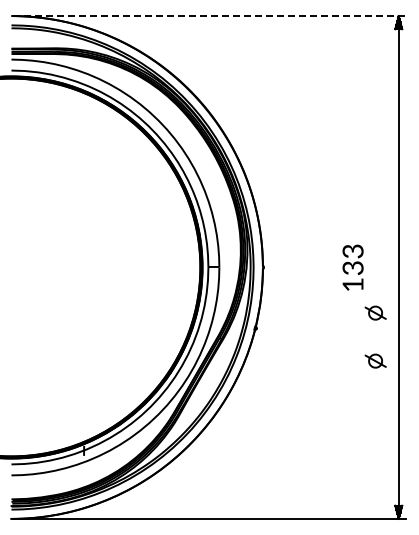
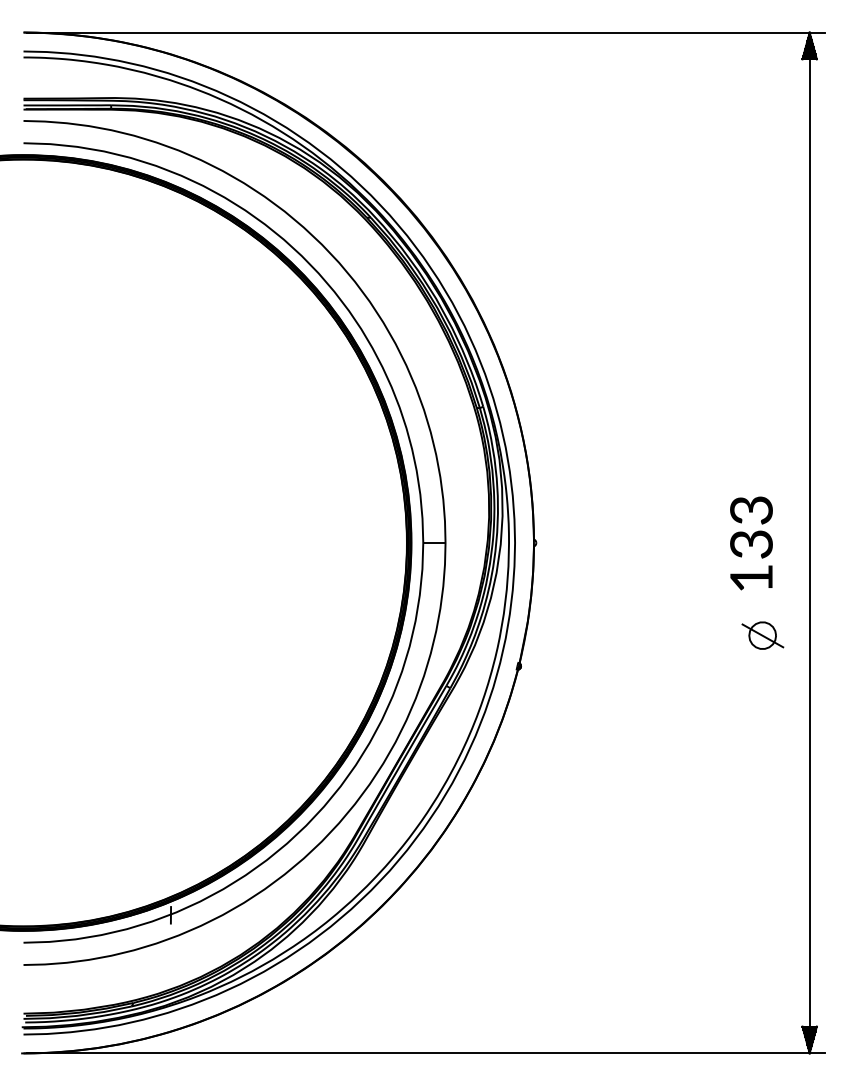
line: (210, 16) -> (427, 33), dashed -> solid
text: (352, 267) -> (750, 543), moved
part: (375, 360) -> (762, 731), removed

